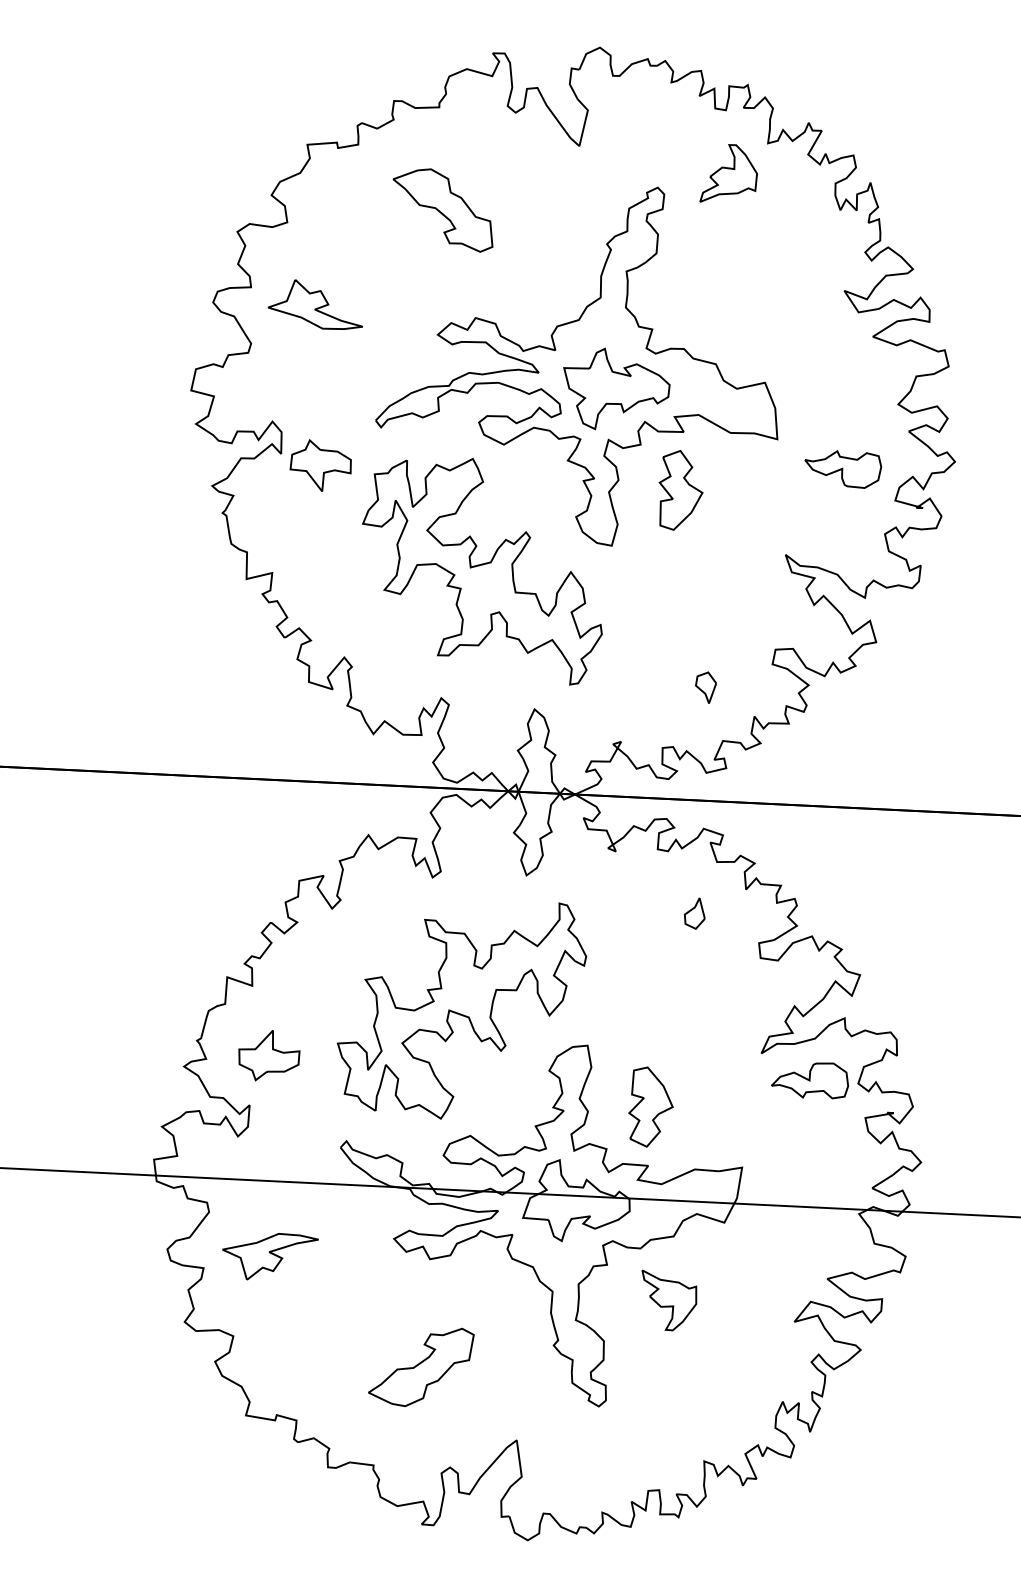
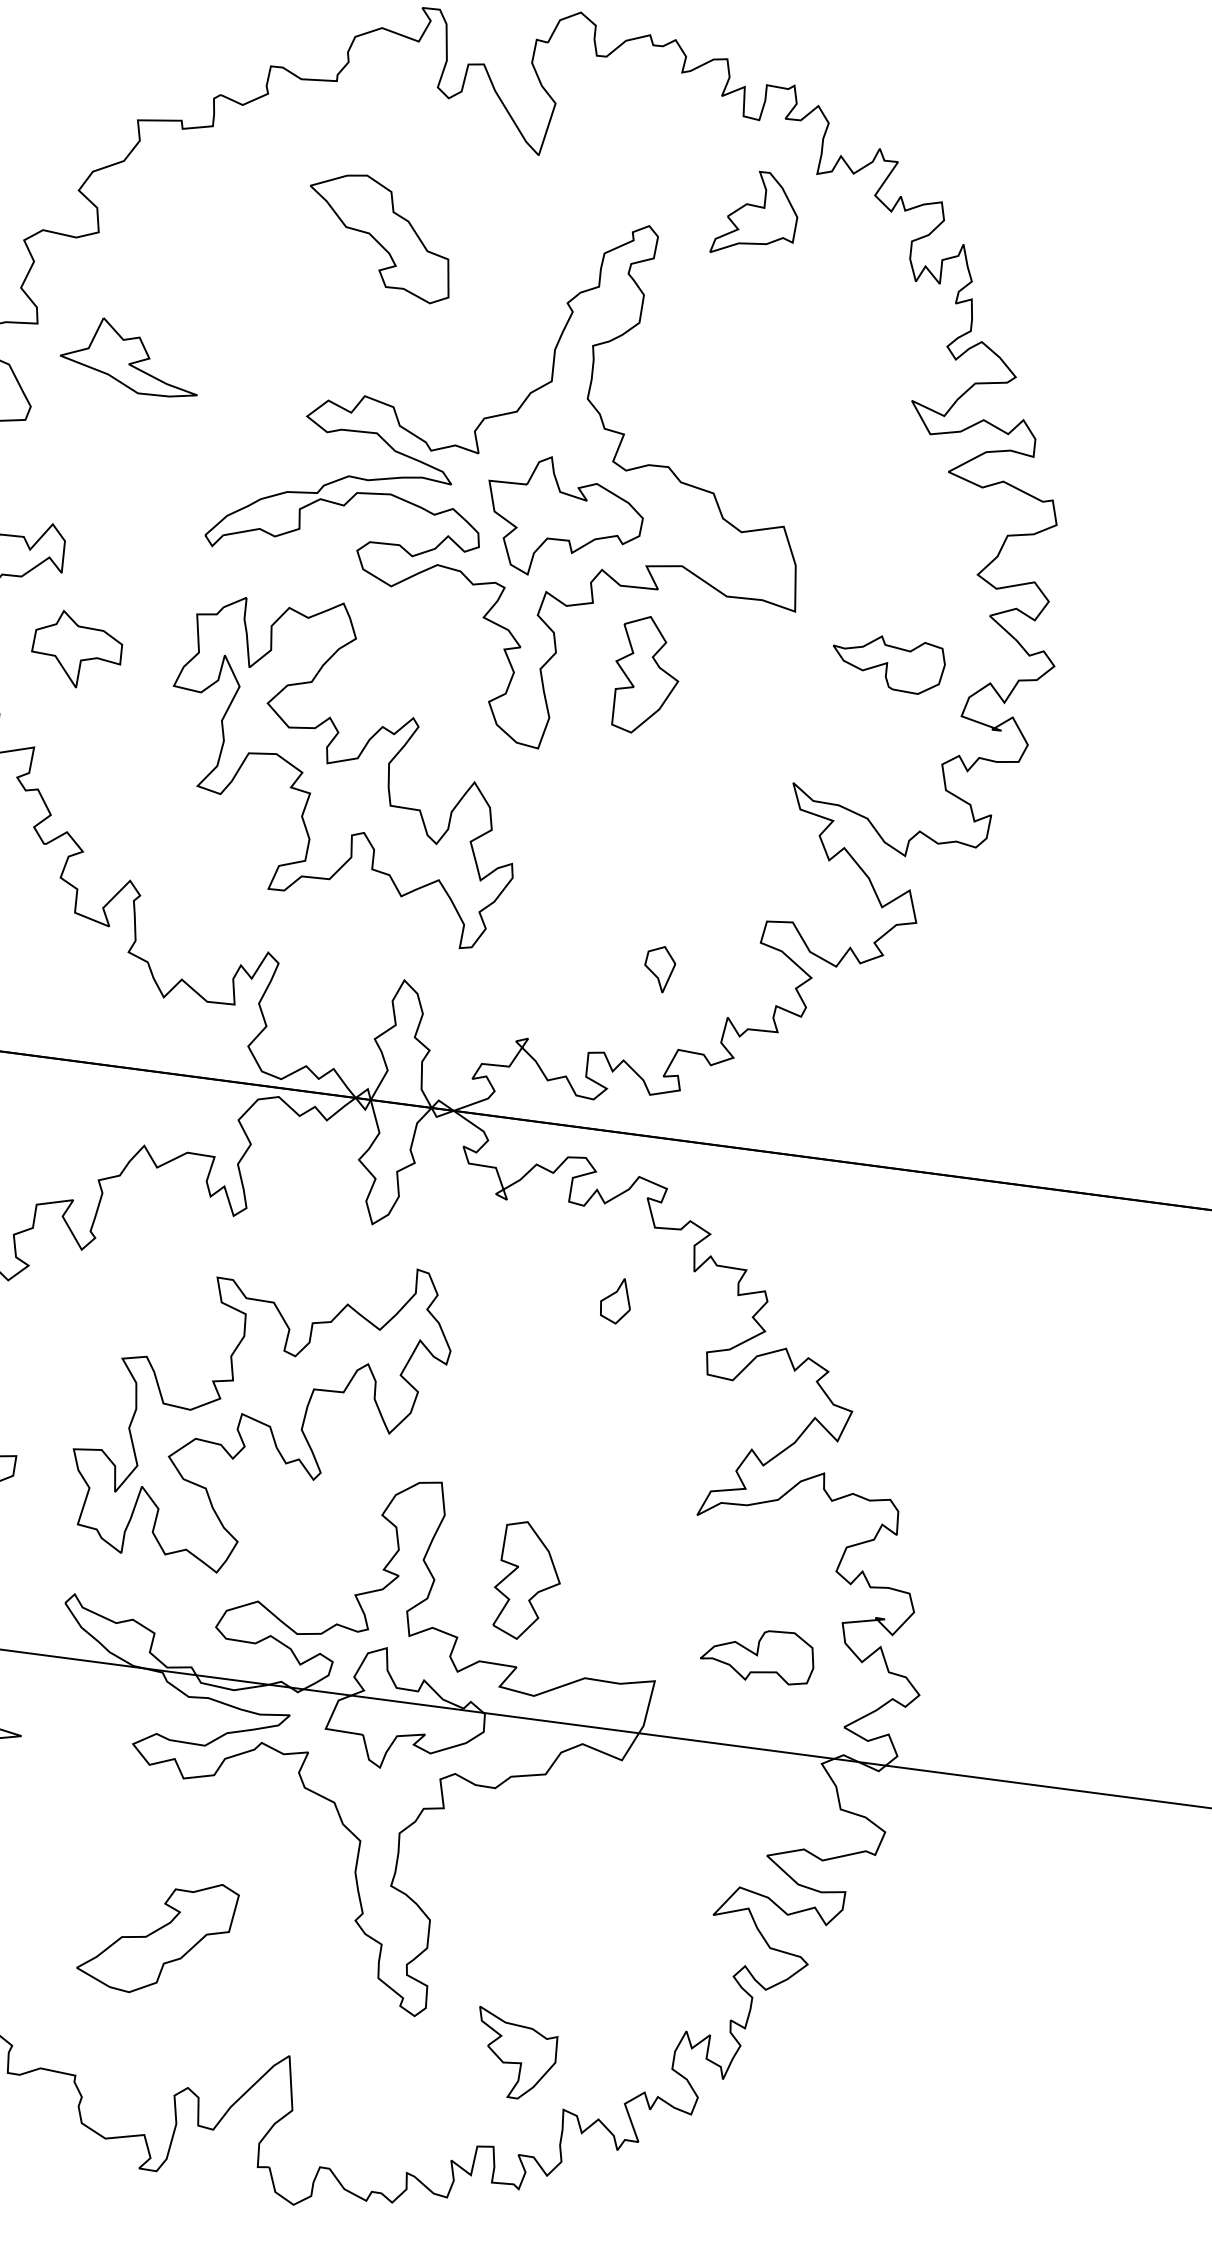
part: (442, 210) -> (379, 237), moved
part: (320, 465) -> (76, 649), moved
part: (809, 1080) -> (757, 1655), moved
part: (669, 1300) -> (516, 2054), moved

